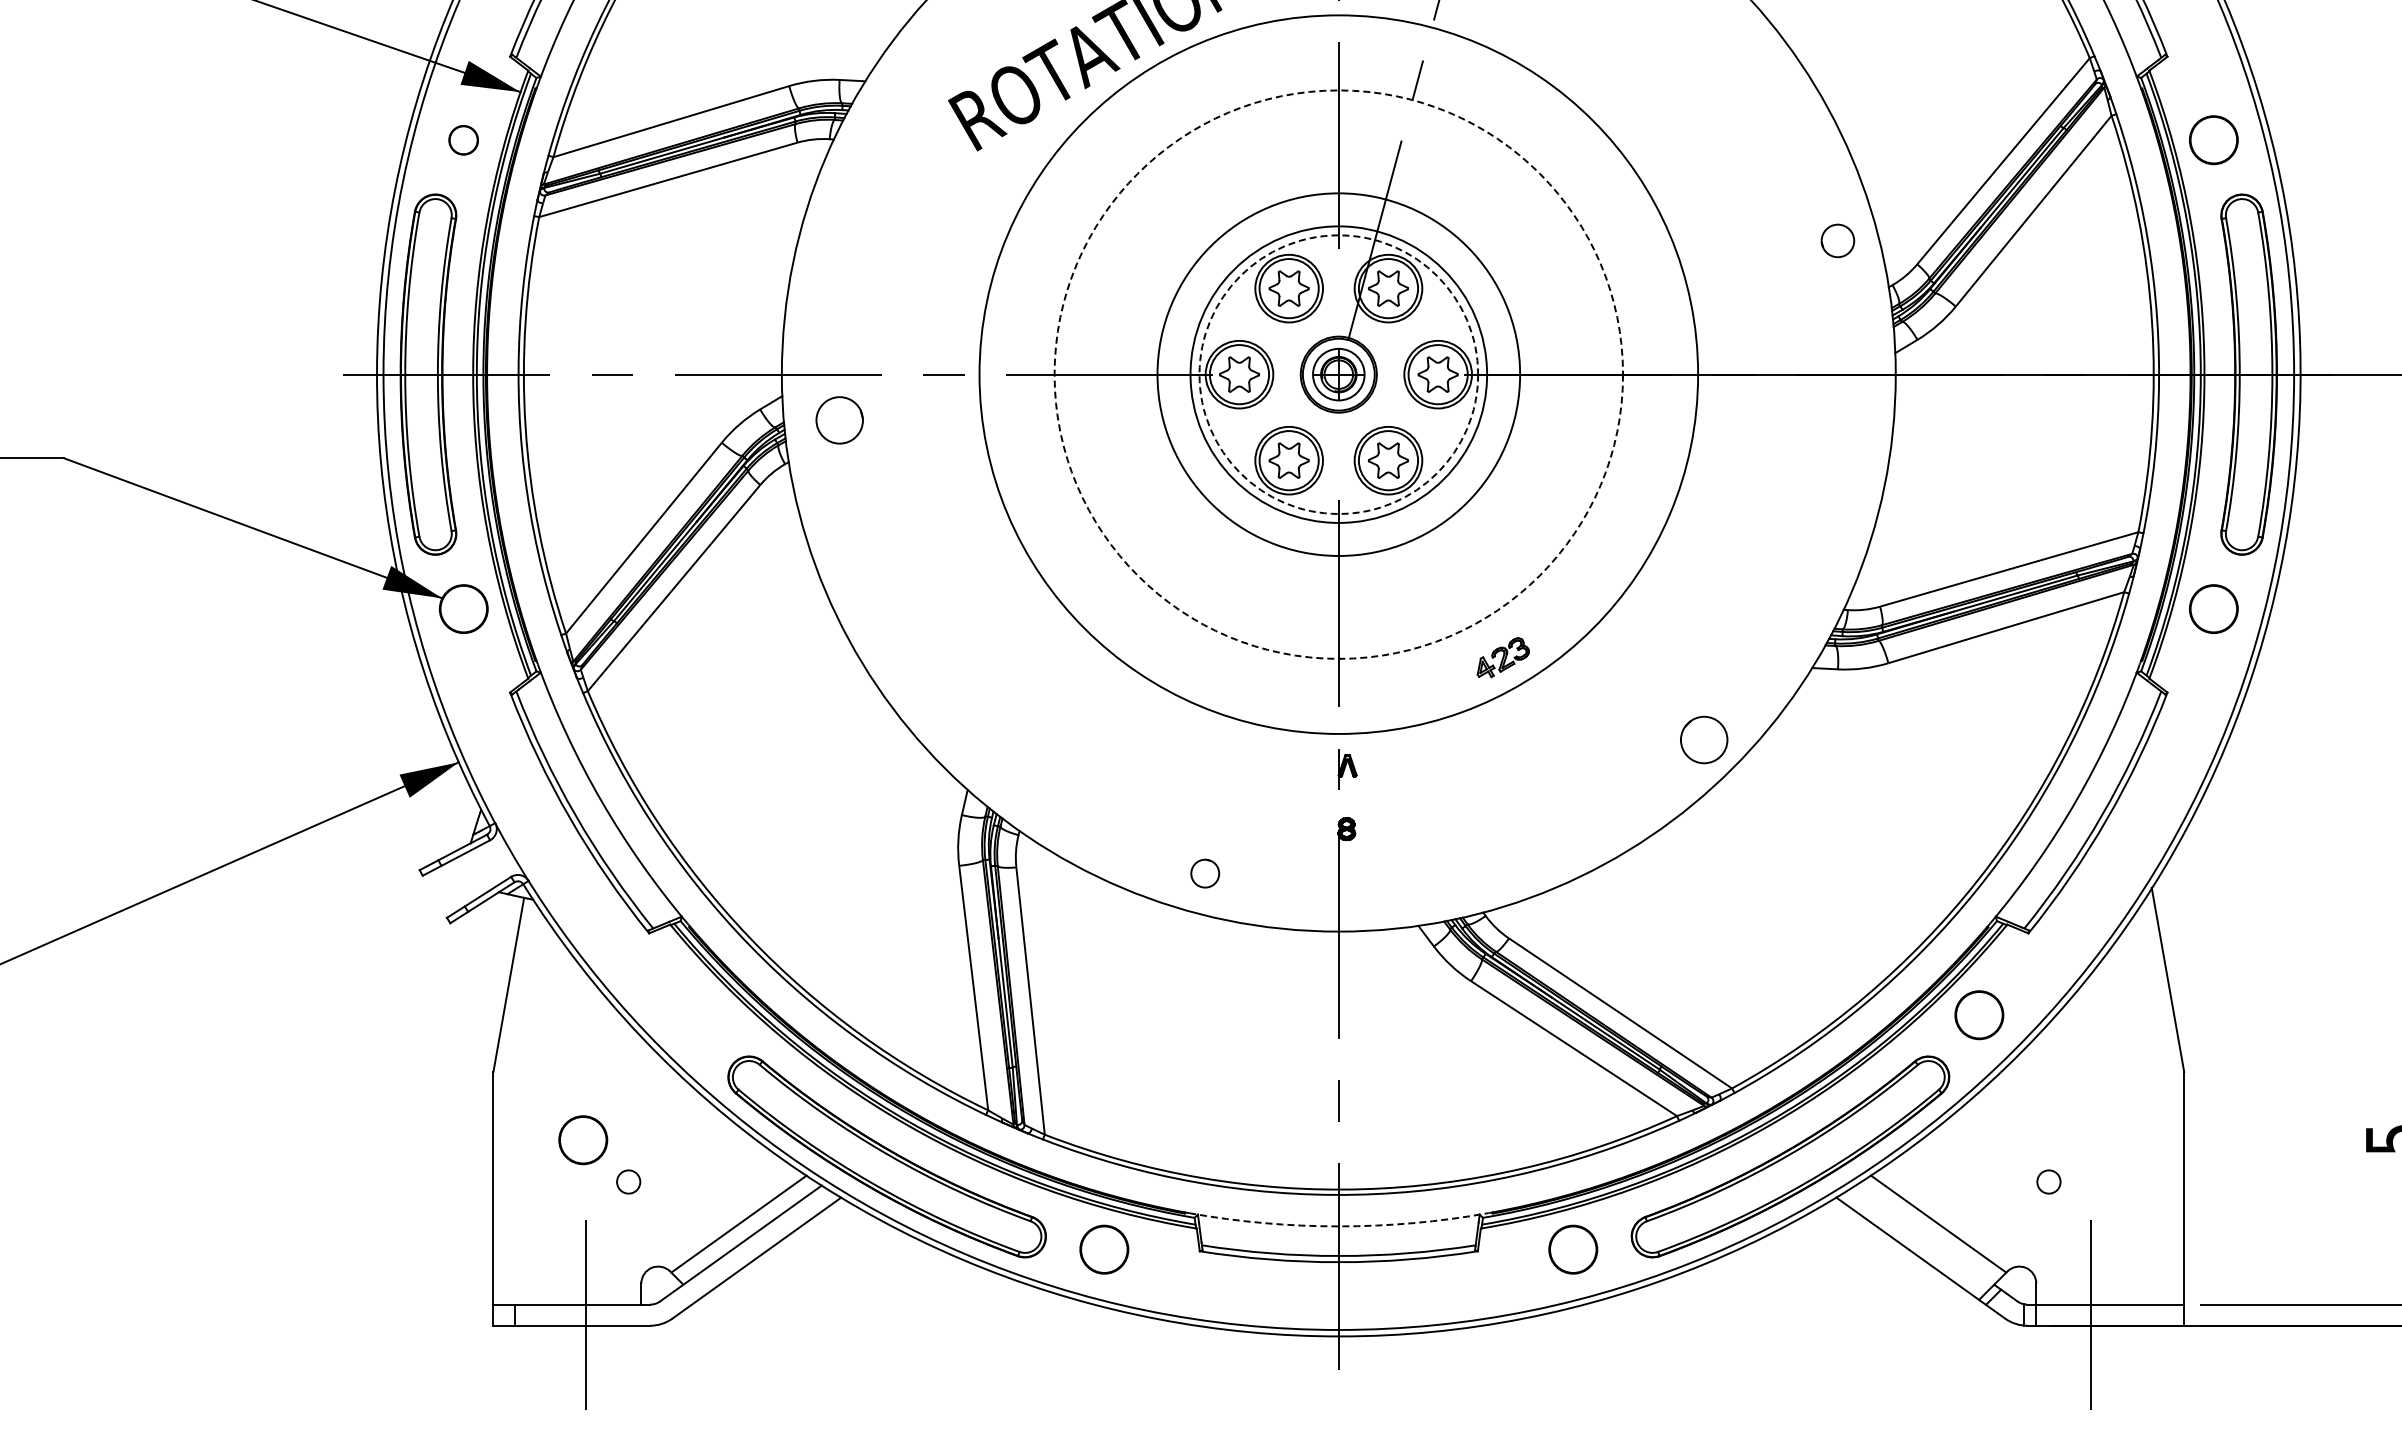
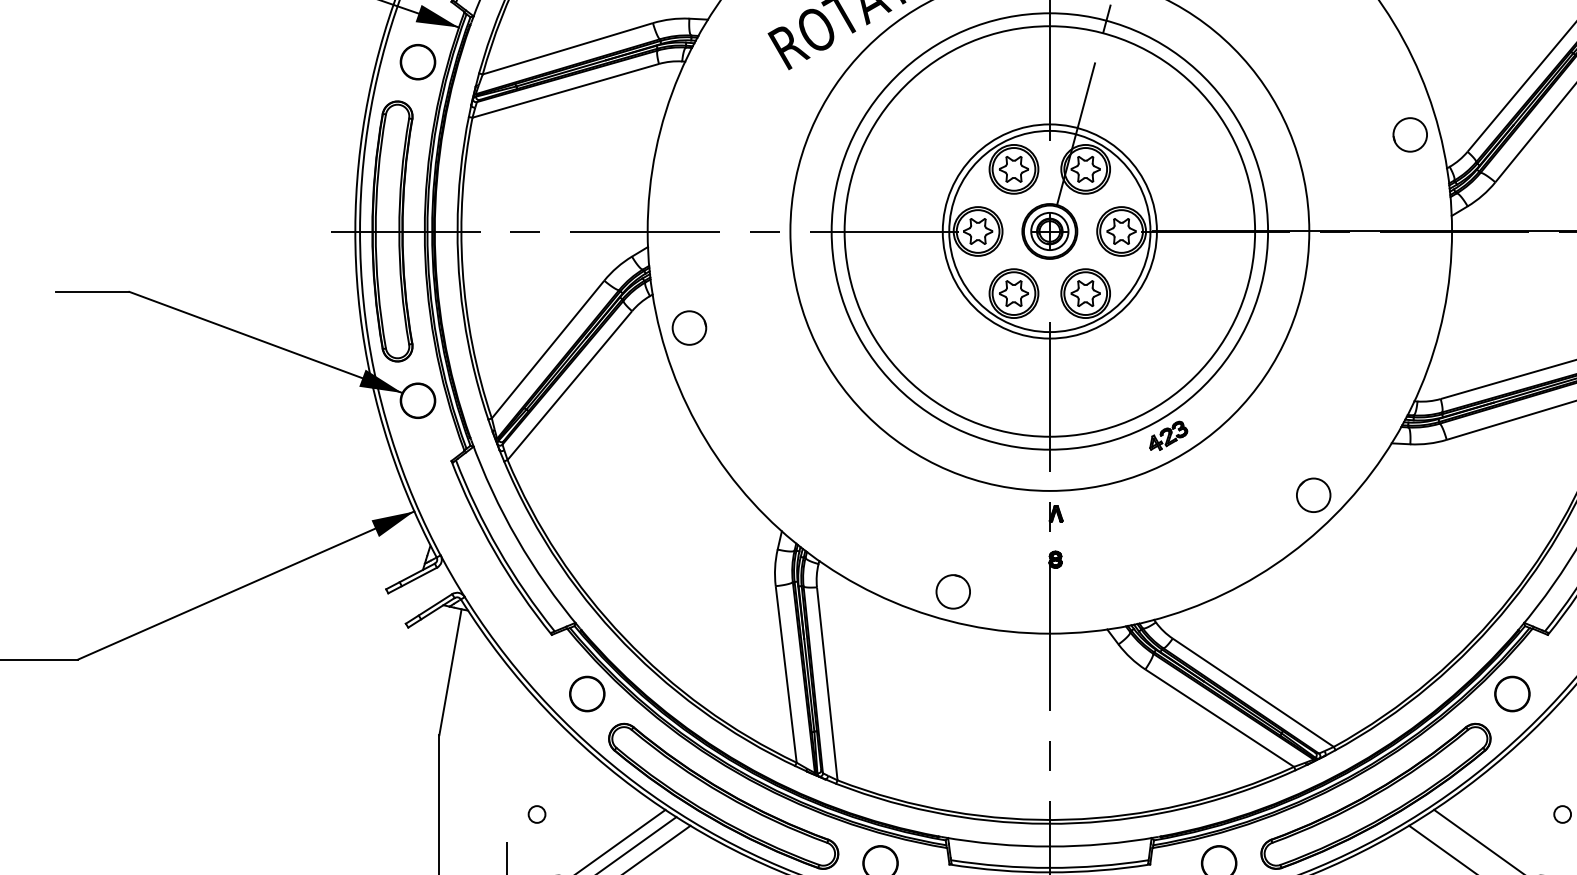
circle: (463, 140) -> (417, 62), size x1.67
part: (1837, 240) -> (1409, 134), size x1.43
circle: (1338, 374) -> (1049, 231), dashed -> solid
circle: (1338, 374) -> (1049, 231), dashed -> solid
circle: (1338, 374) -> (1049, 231), size x1.67
circle: (839, 420) -> (689, 328), moved
circle: (1205, 873) -> (953, 591), size x1.67
circle: (583, 1140) -> (587, 694), moved
arc: (1338, 1226) -> (1049, 846), dashed -> solid

